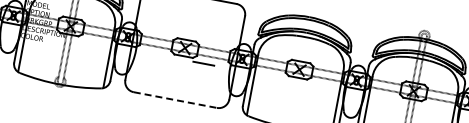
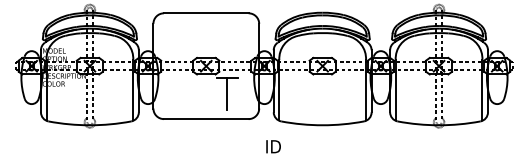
line: (200, 78) -> (227, 93), added
line: (175, 100) -> (206, 119), dashed -> solid

